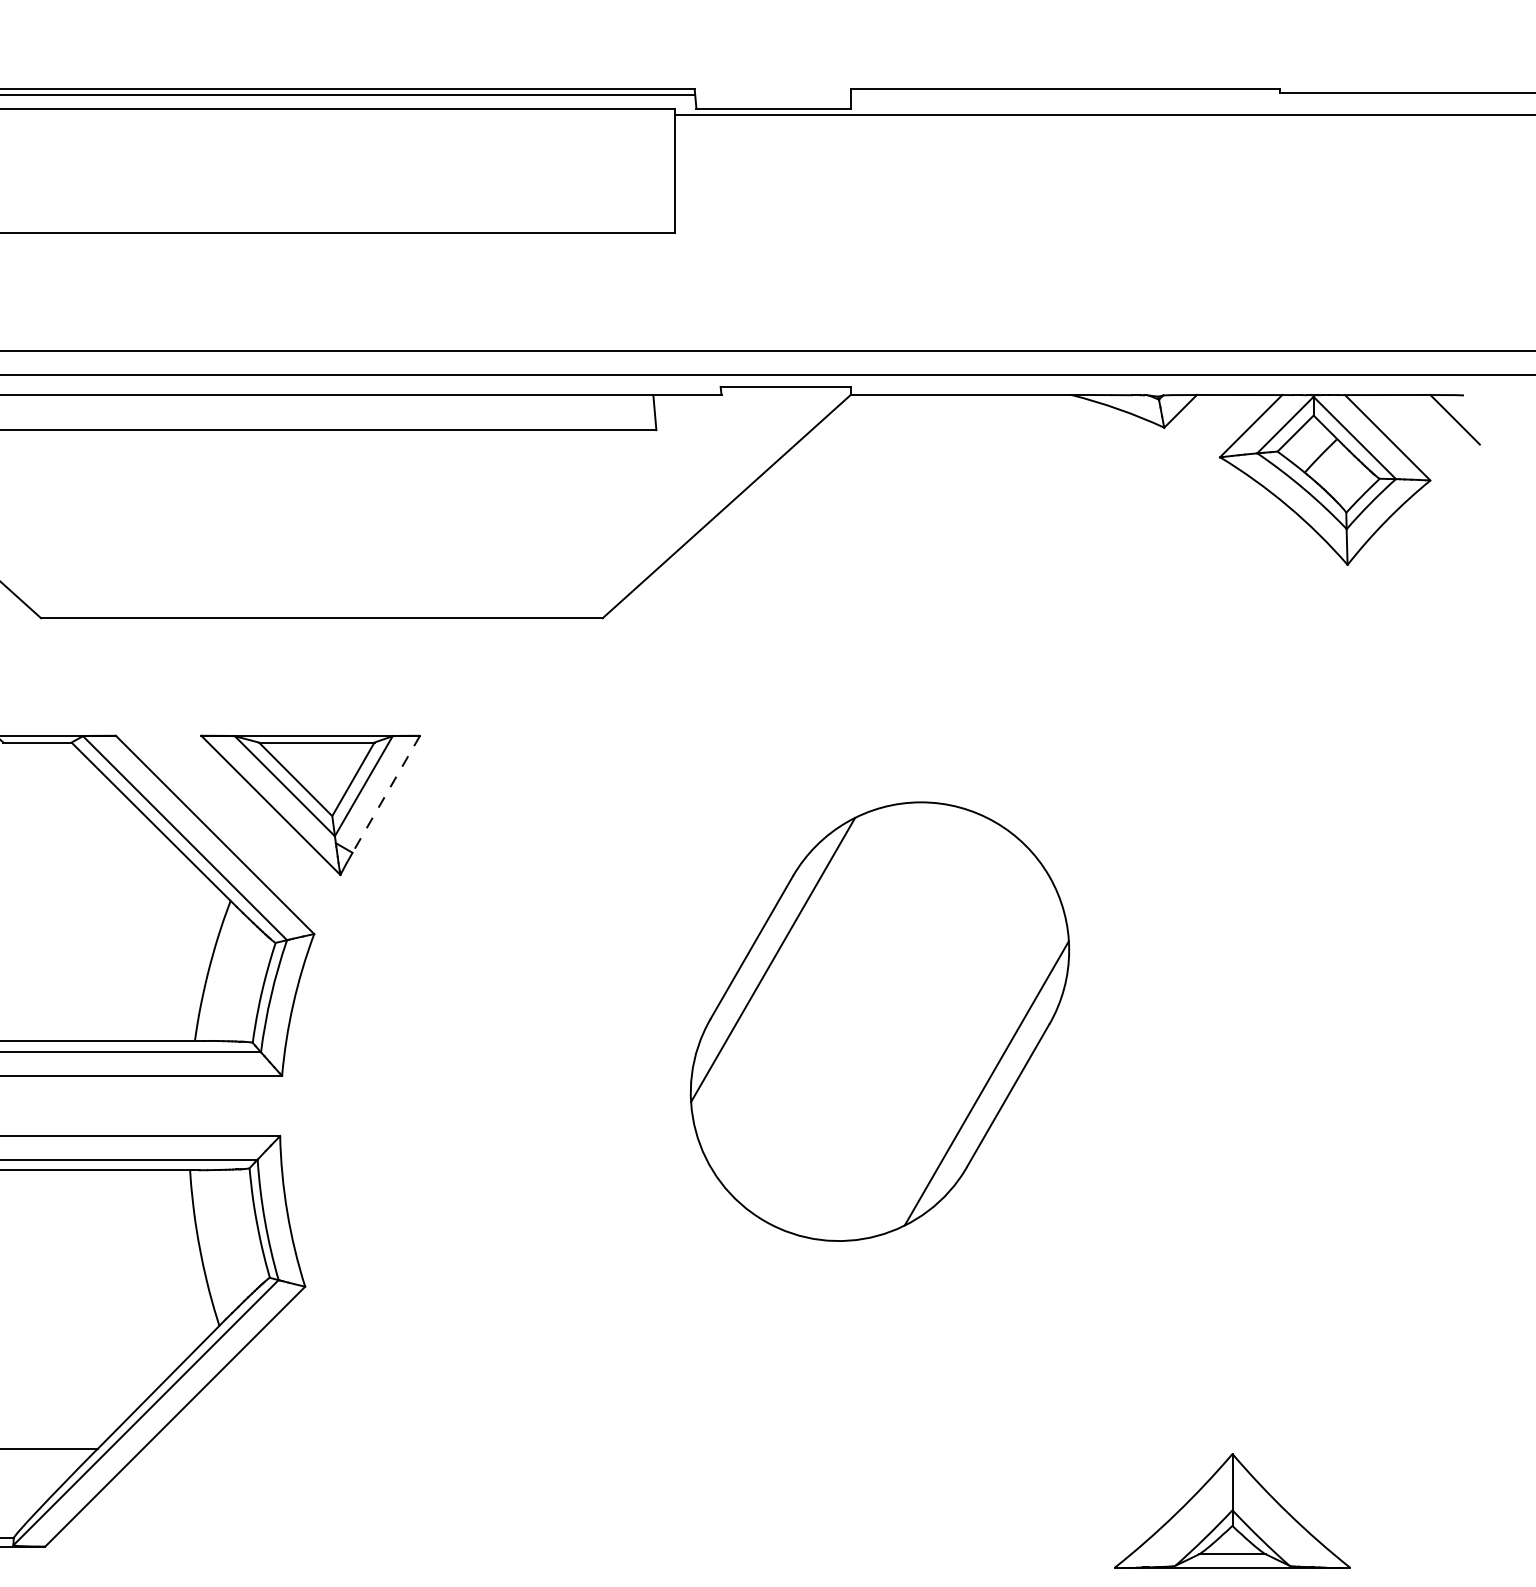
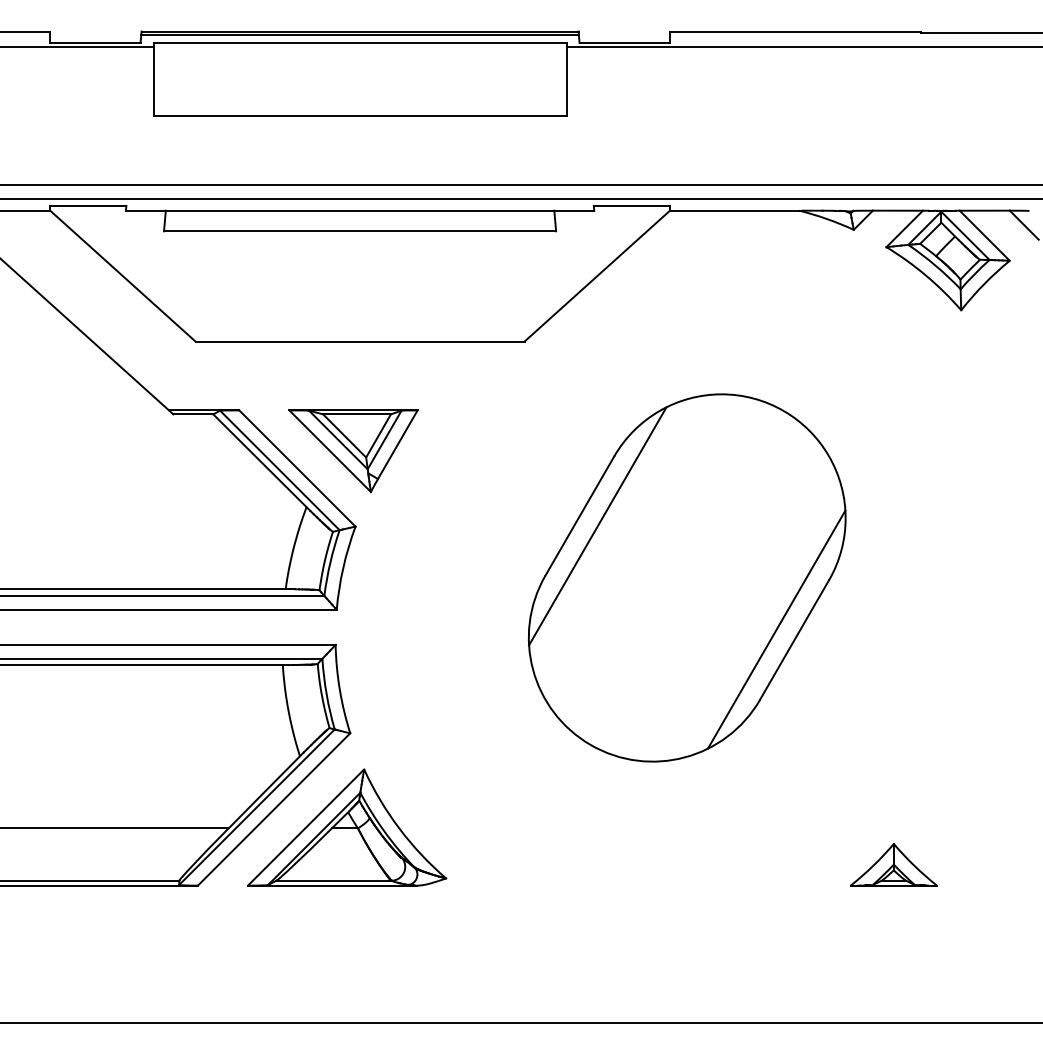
line: (385, 793) -> (397, 444), dashed -> solid
part: (878, 1020) -> (686, 577), size x1.43
part: (300, 1447) -> (347, 827), added
part: (1232, 1510) -> (893, 864), size x0.62

